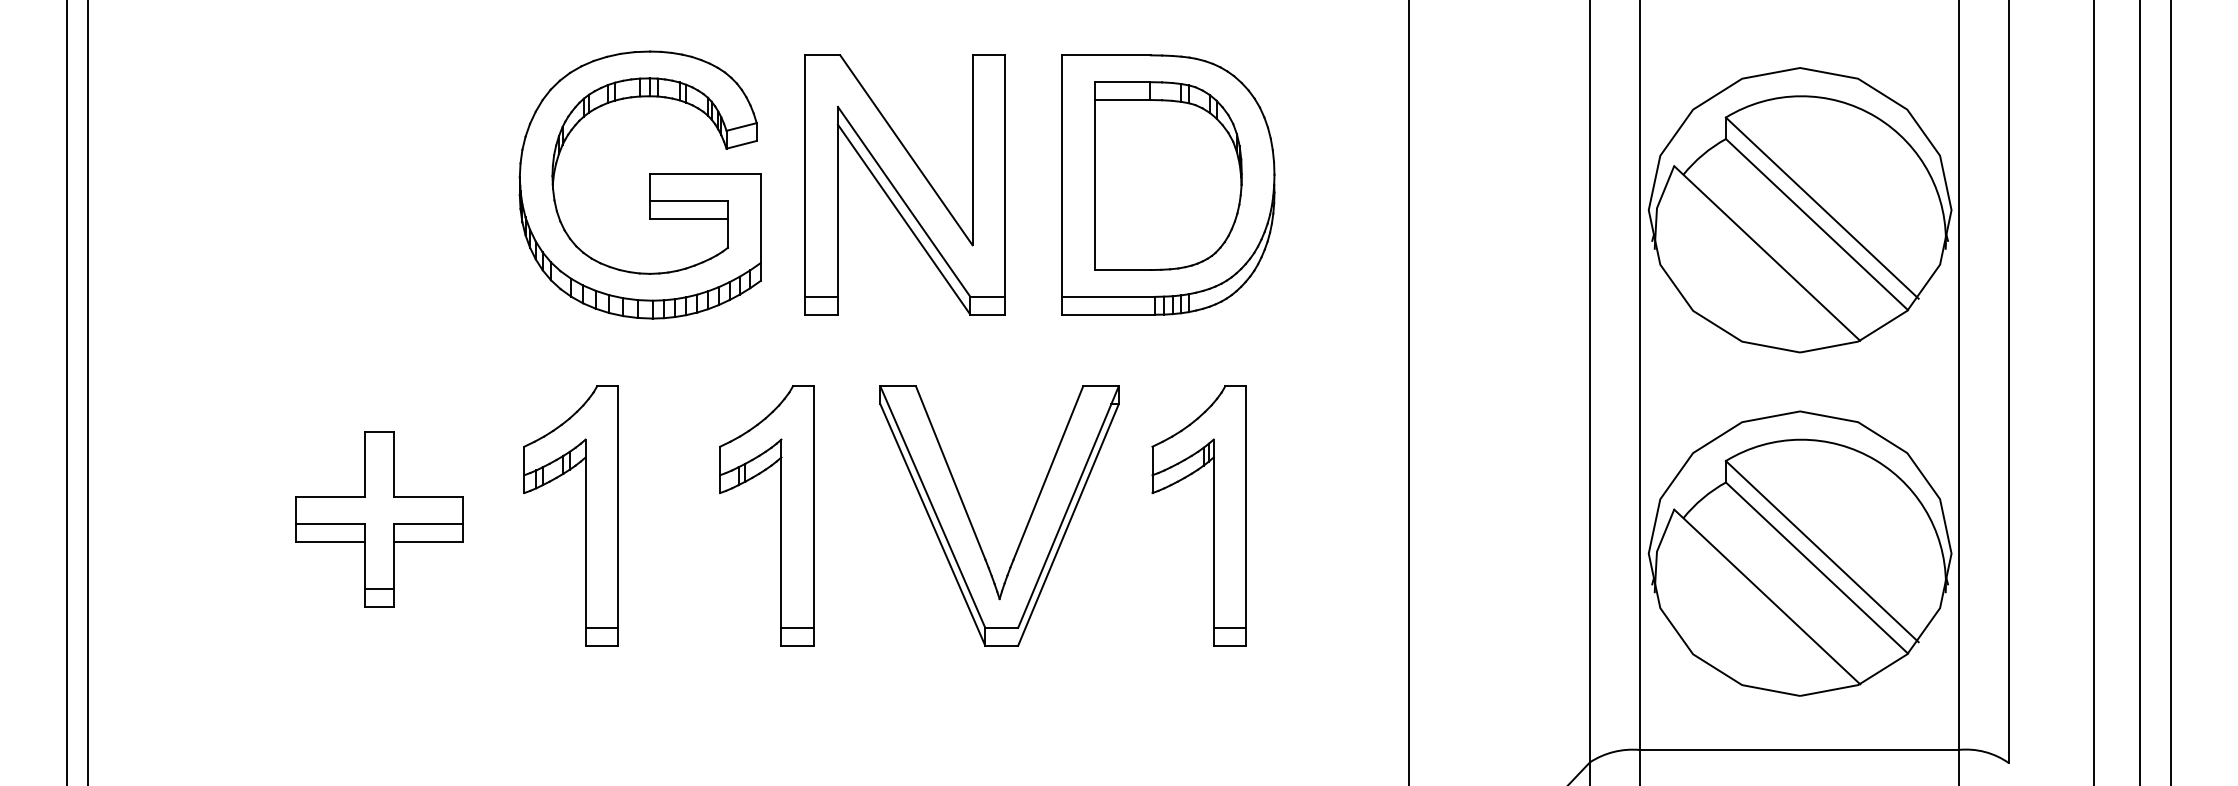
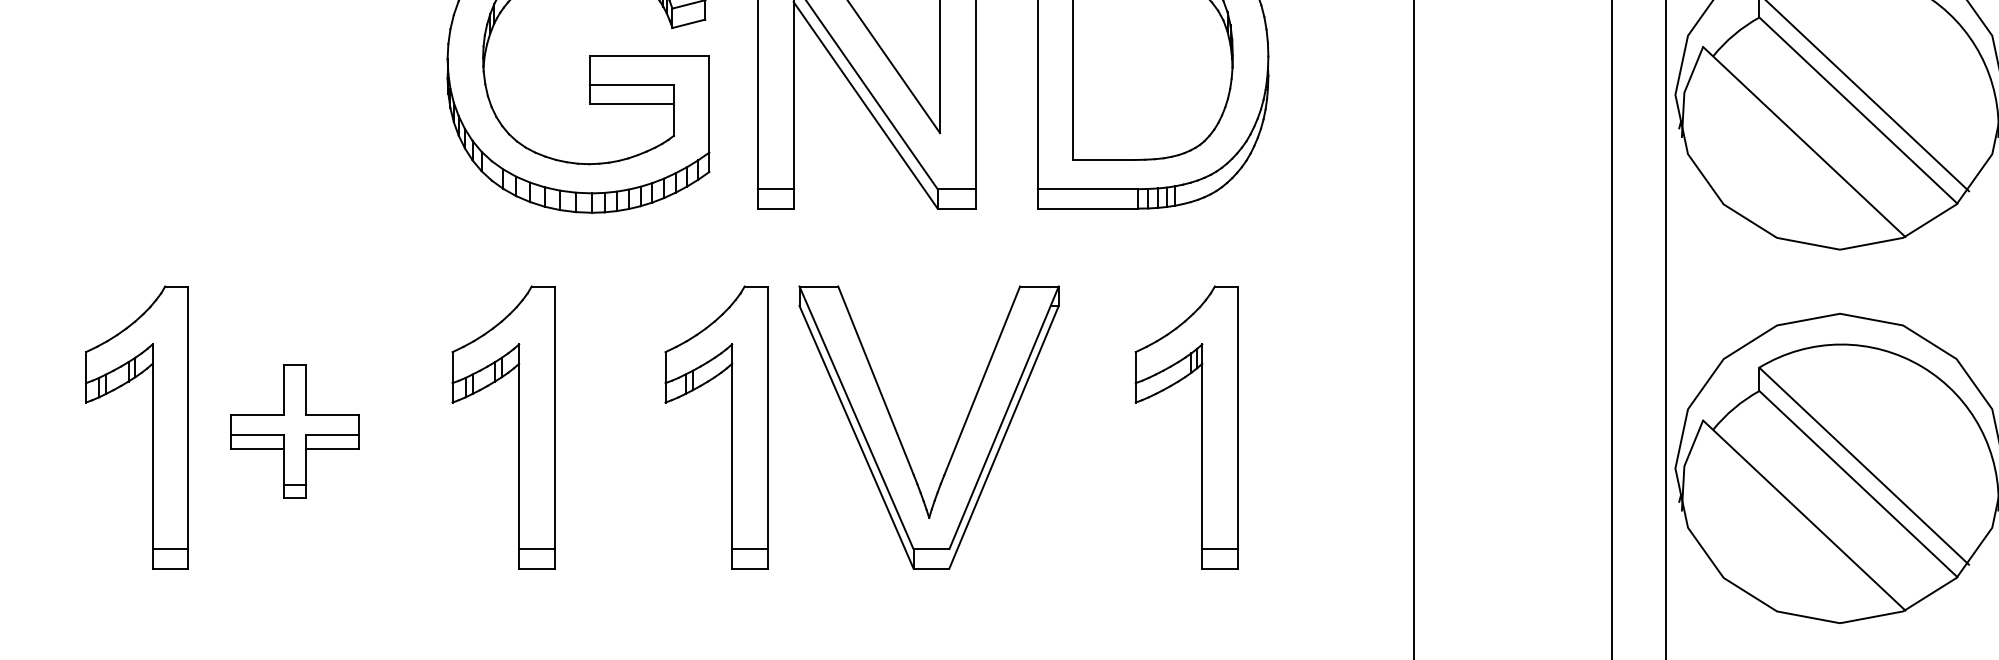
part: (248, 515) -> (152, 426), added
part: (379, 519) -> (294, 431), size x0.7
part: (973, 526) -> (900, 438), moved

